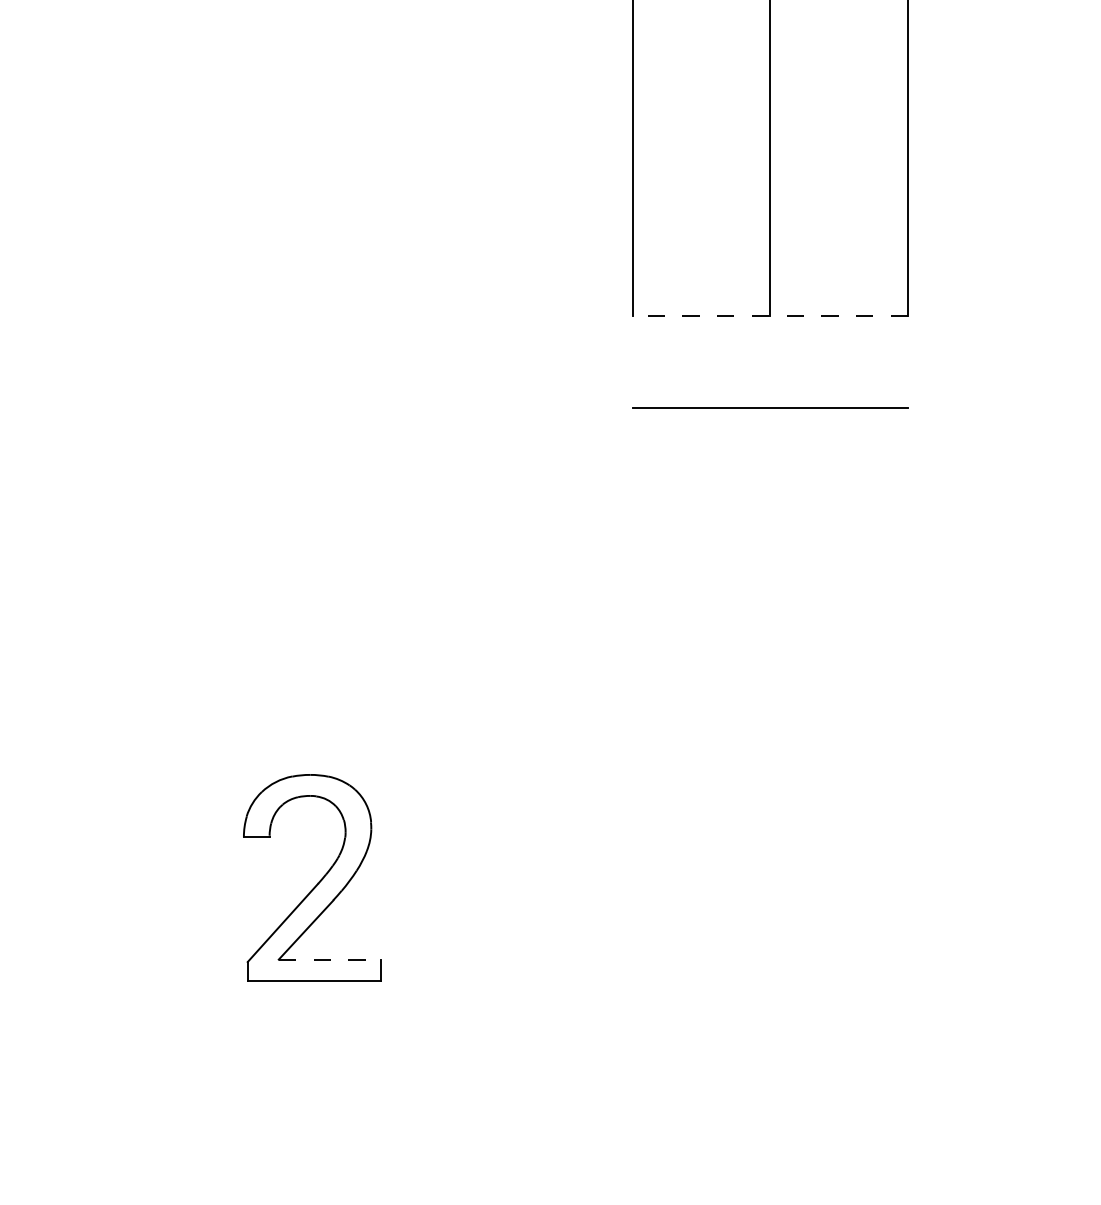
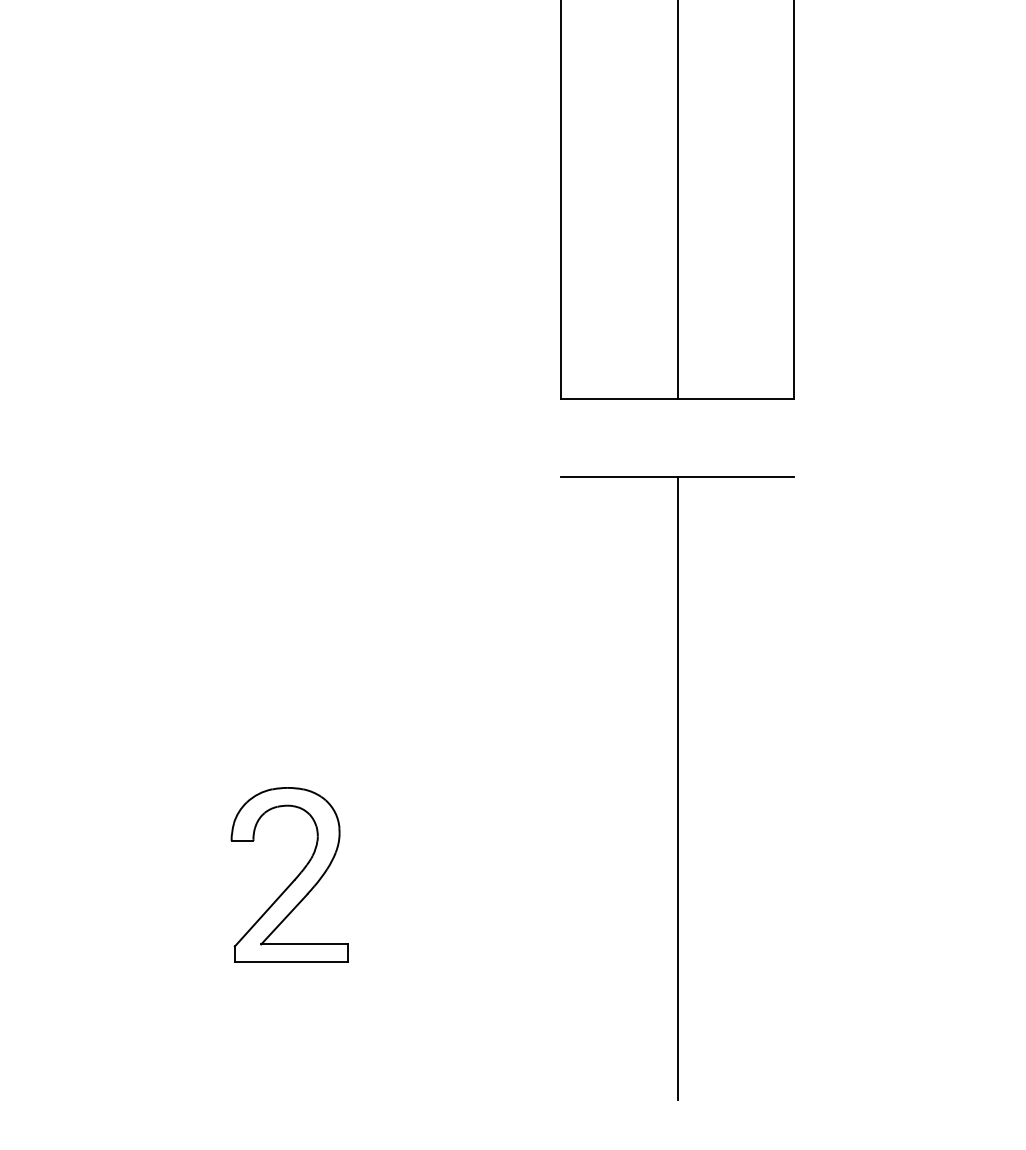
line: (770, 316) -> (677, 399), dashed -> solid
line: (770, 775) -> (677, 788), added
line: (329, 959) -> (304, 944), dashed -> solid

